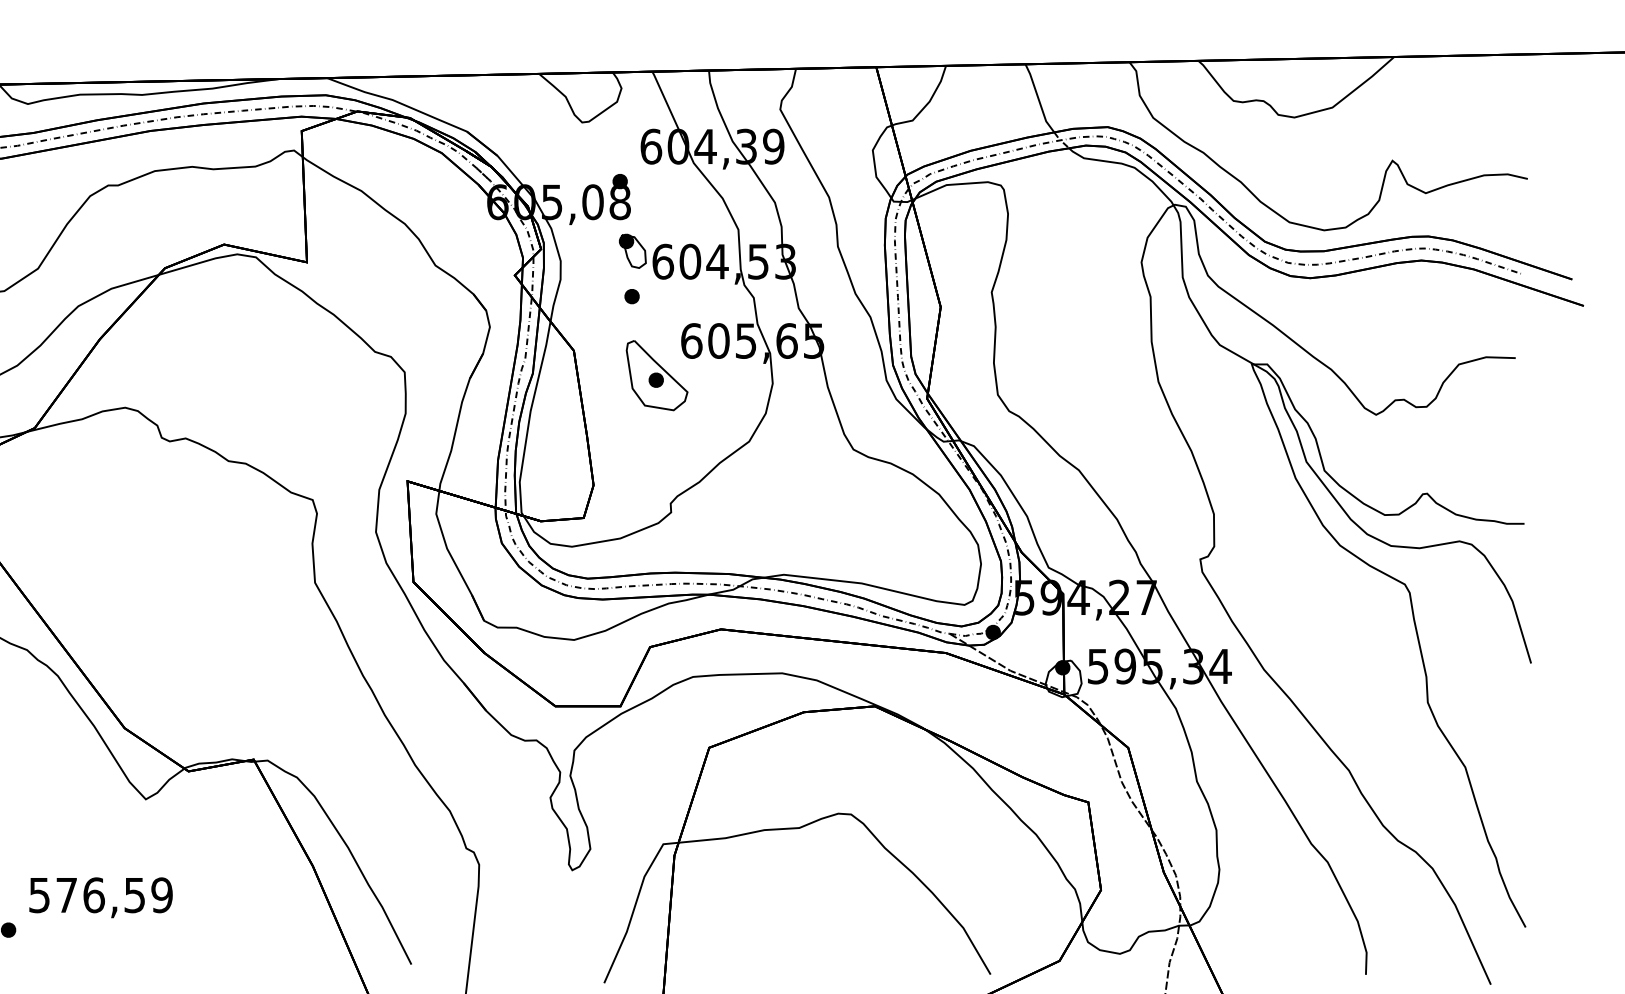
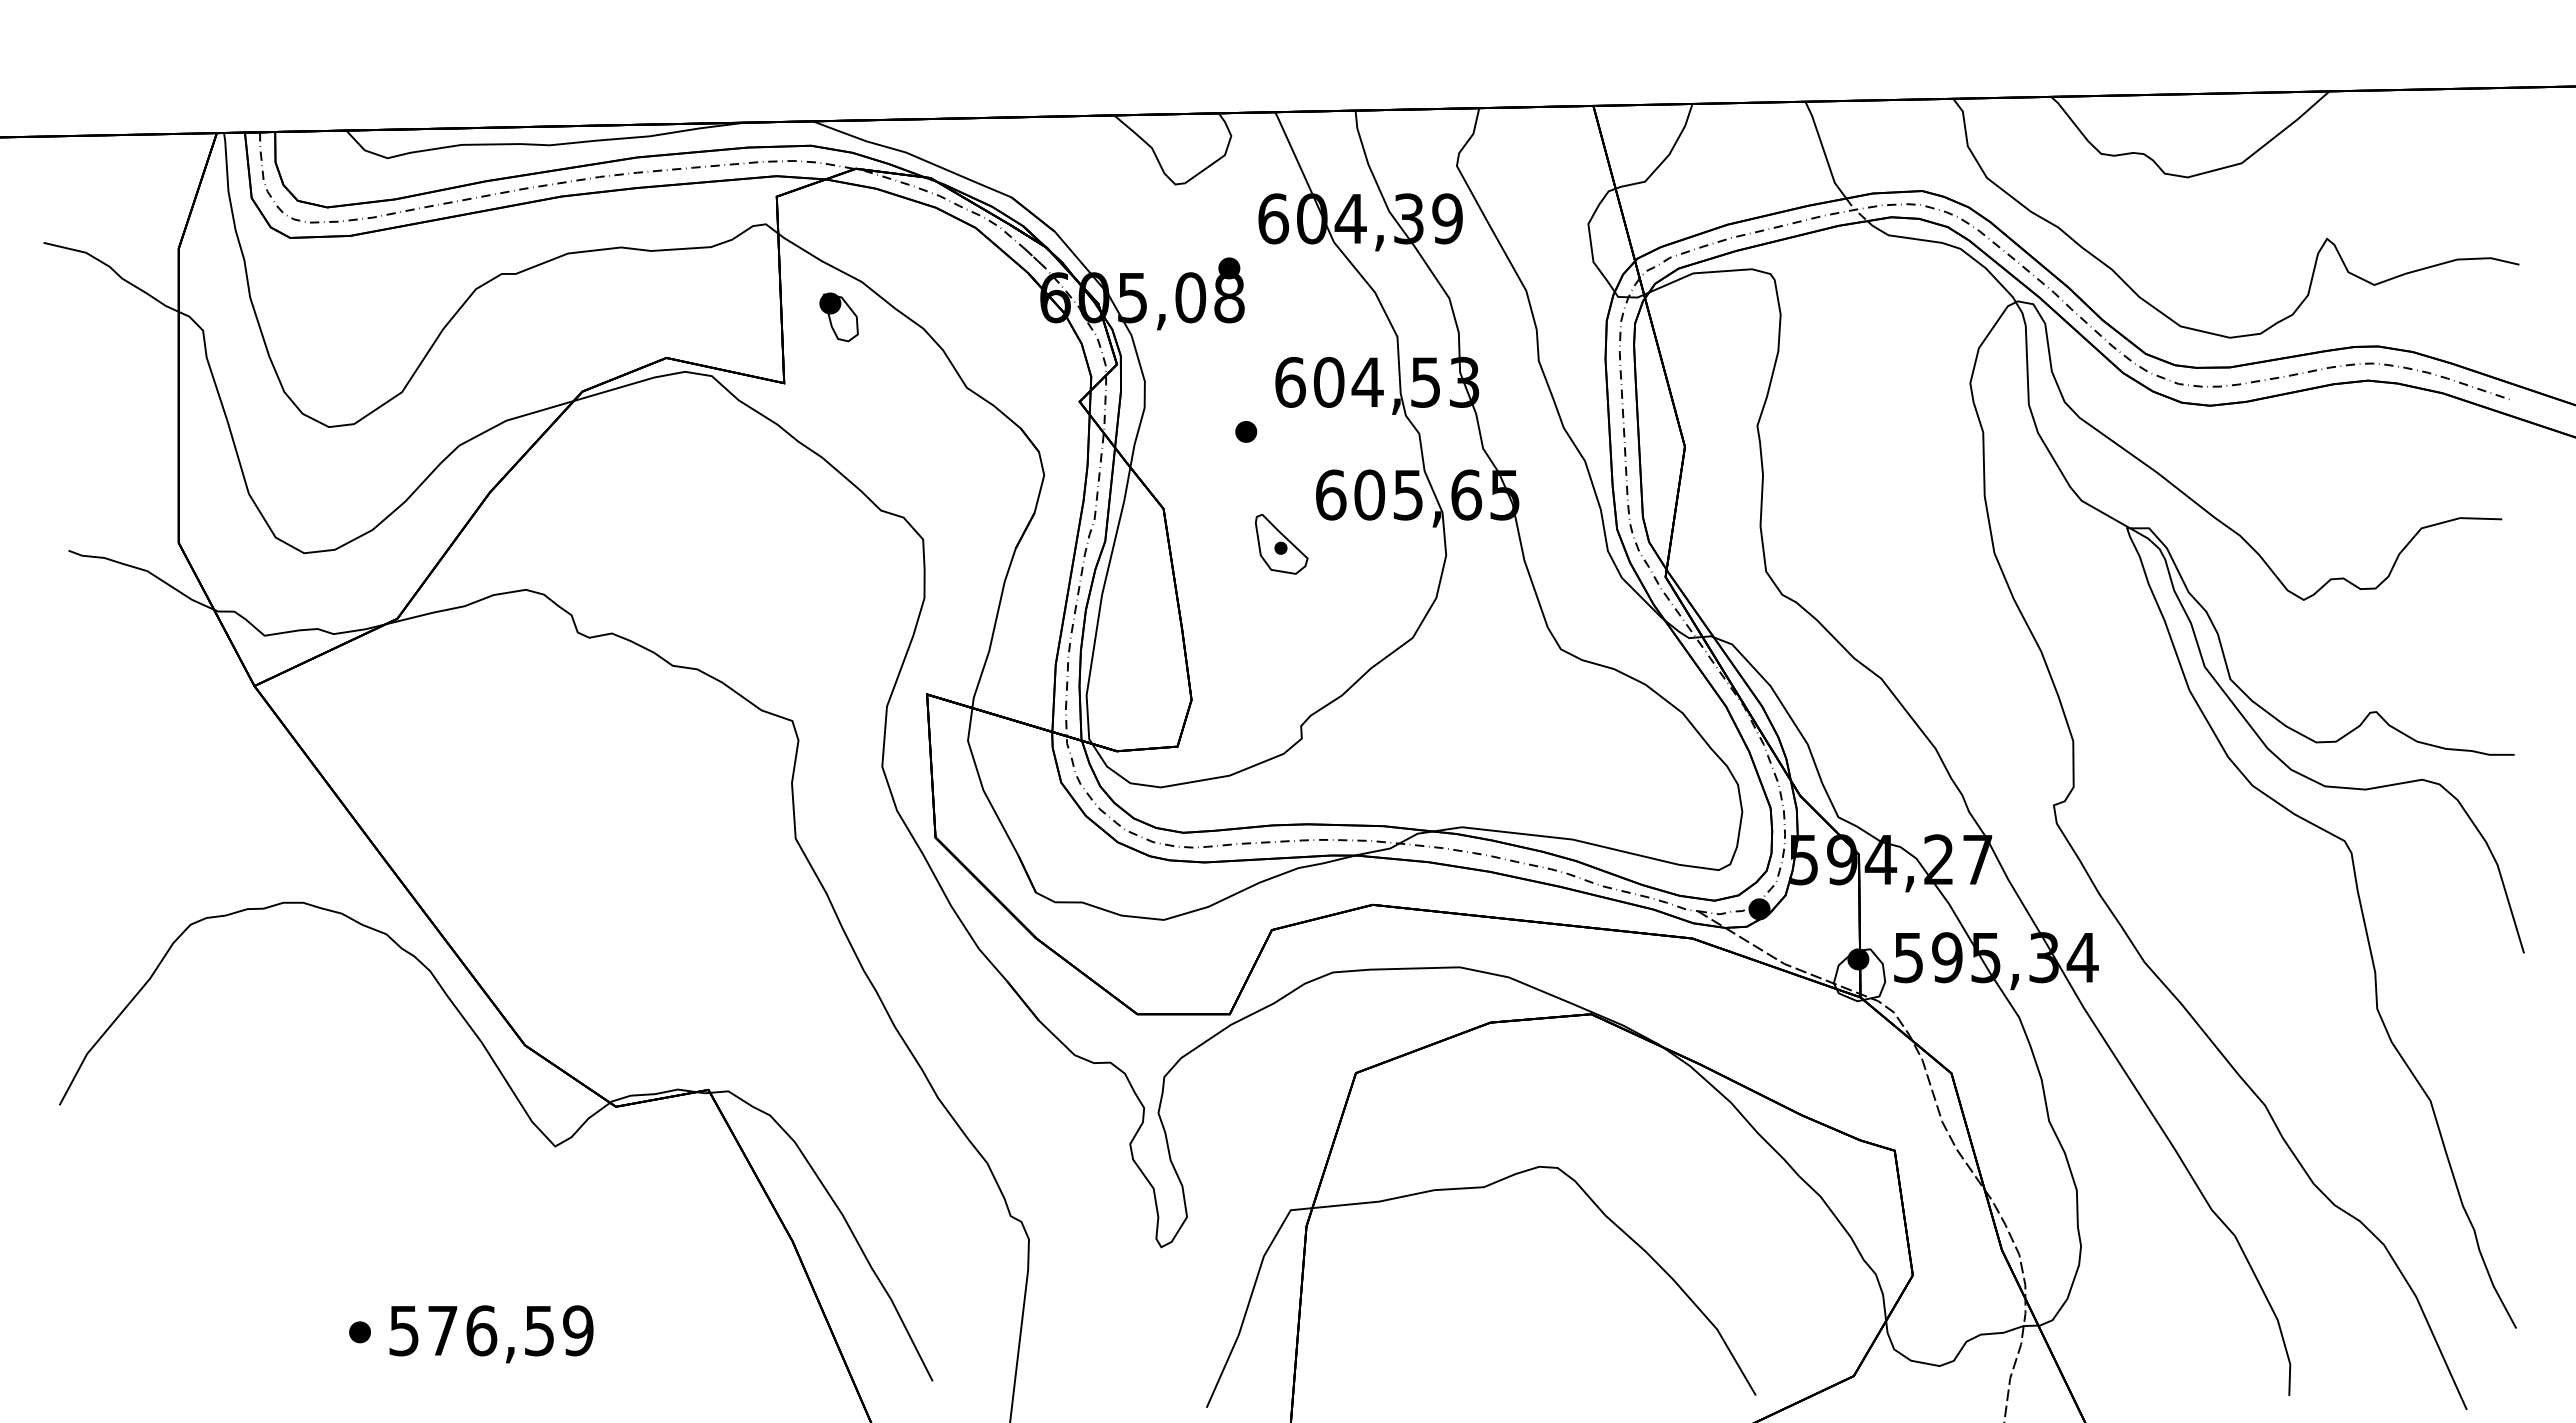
part: (632, 251) -> (838, 317), moved
part: (656, 375) -> (1281, 544), size x0.6
text: (101, 897) -> (491, 1334), moved

